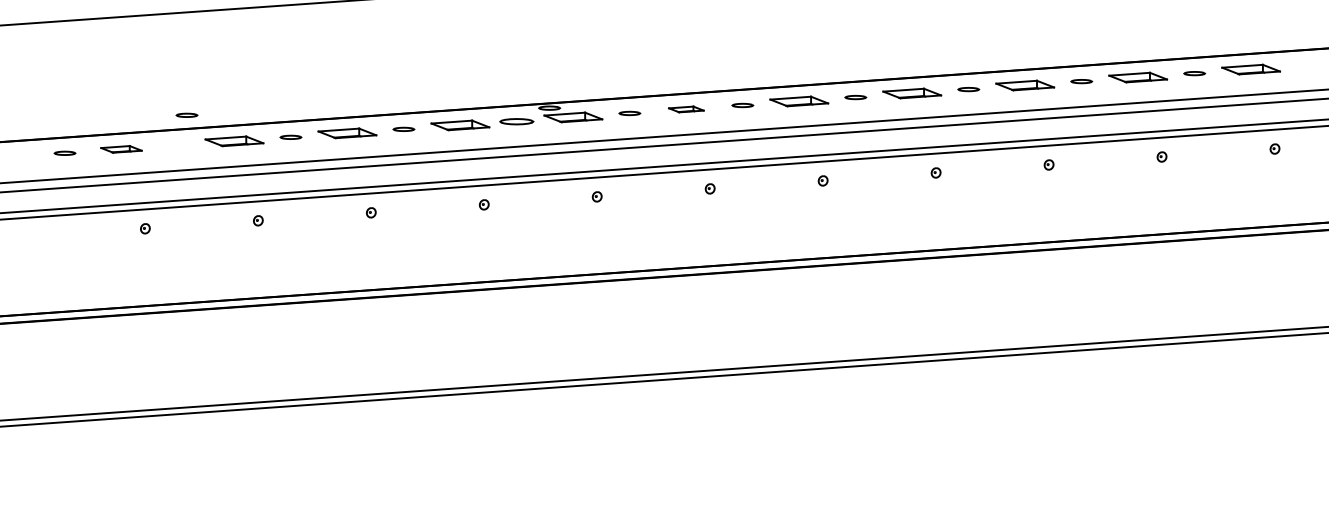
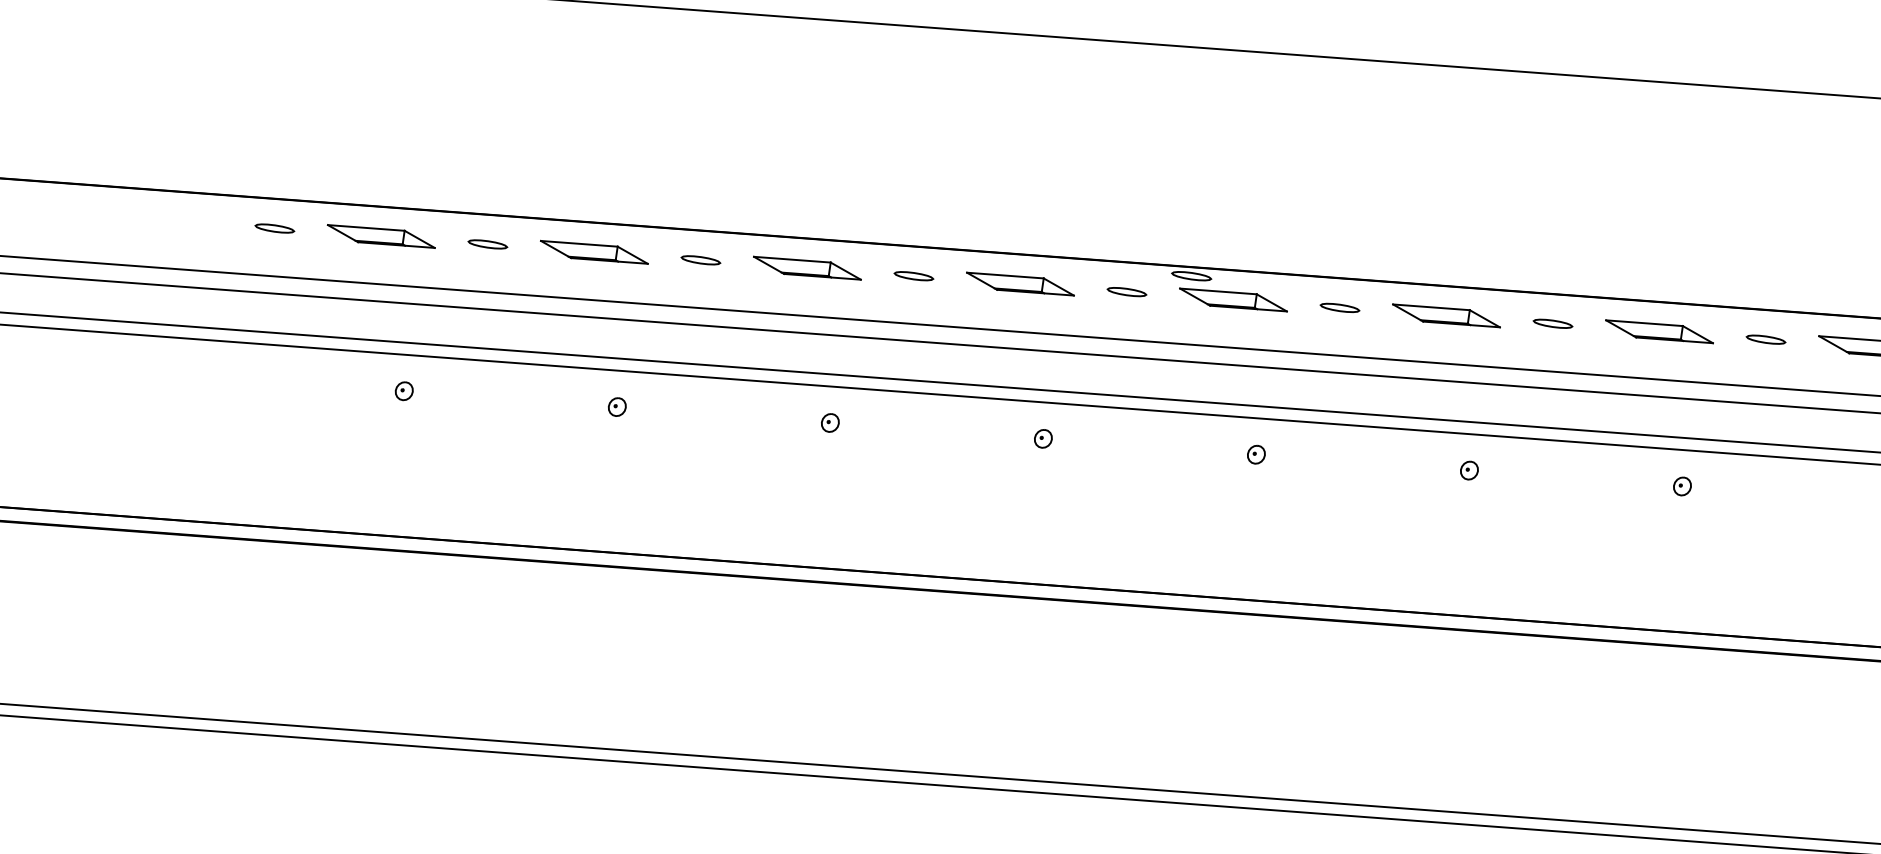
part: (686, 109) -> (1446, 315), size x1.67
part: (186, 114) -> (487, 242), moved
part: (516, 120) -> (1126, 290), size x0.62
part: (121, 149) -> (381, 236), size x1.43

